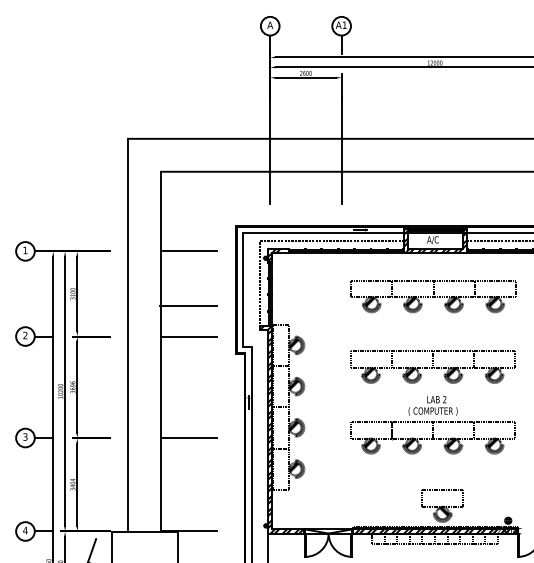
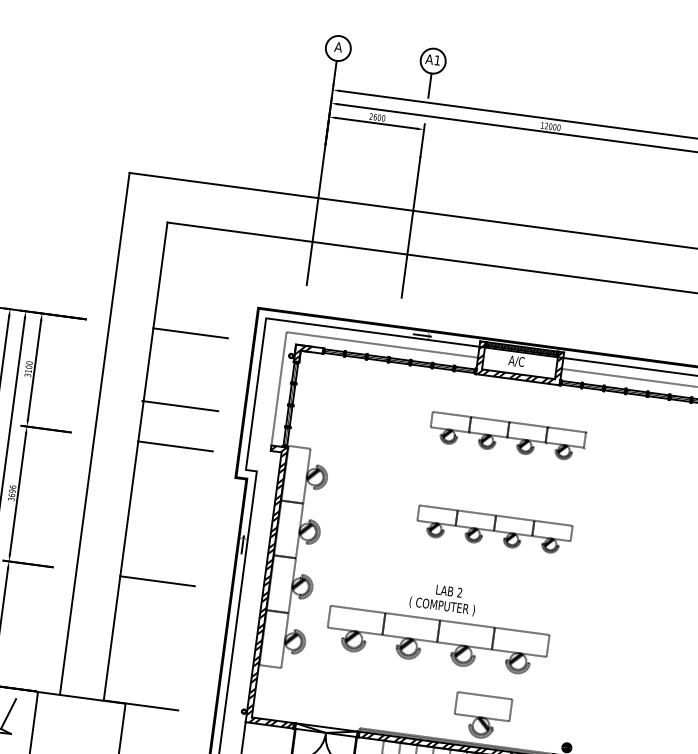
part: (433, 296) -> (507, 436), size x0.7
part: (432, 366) -> (493, 529), size x0.7
part: (432, 425) -> (438, 624), moved

